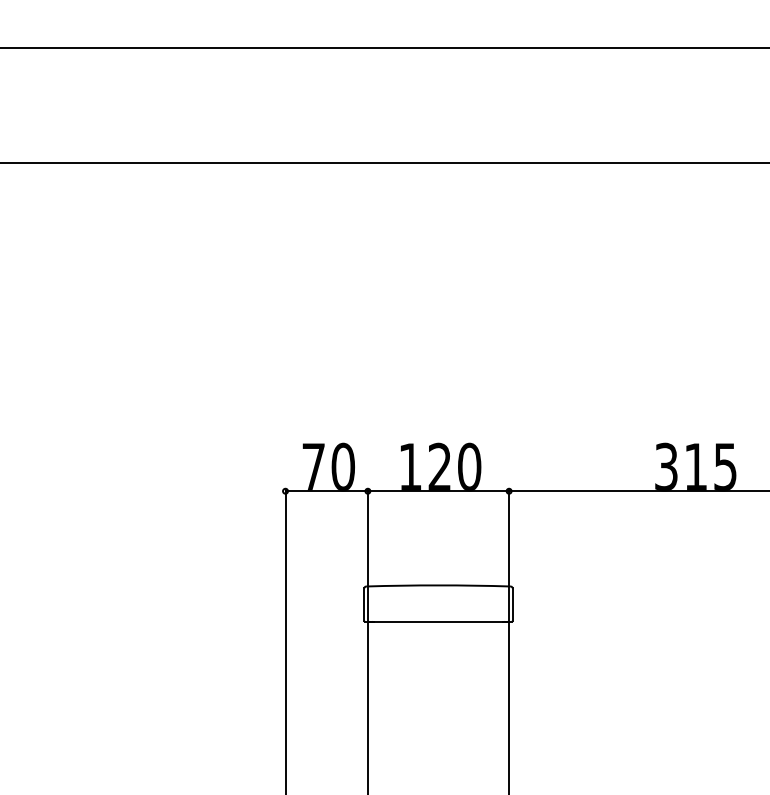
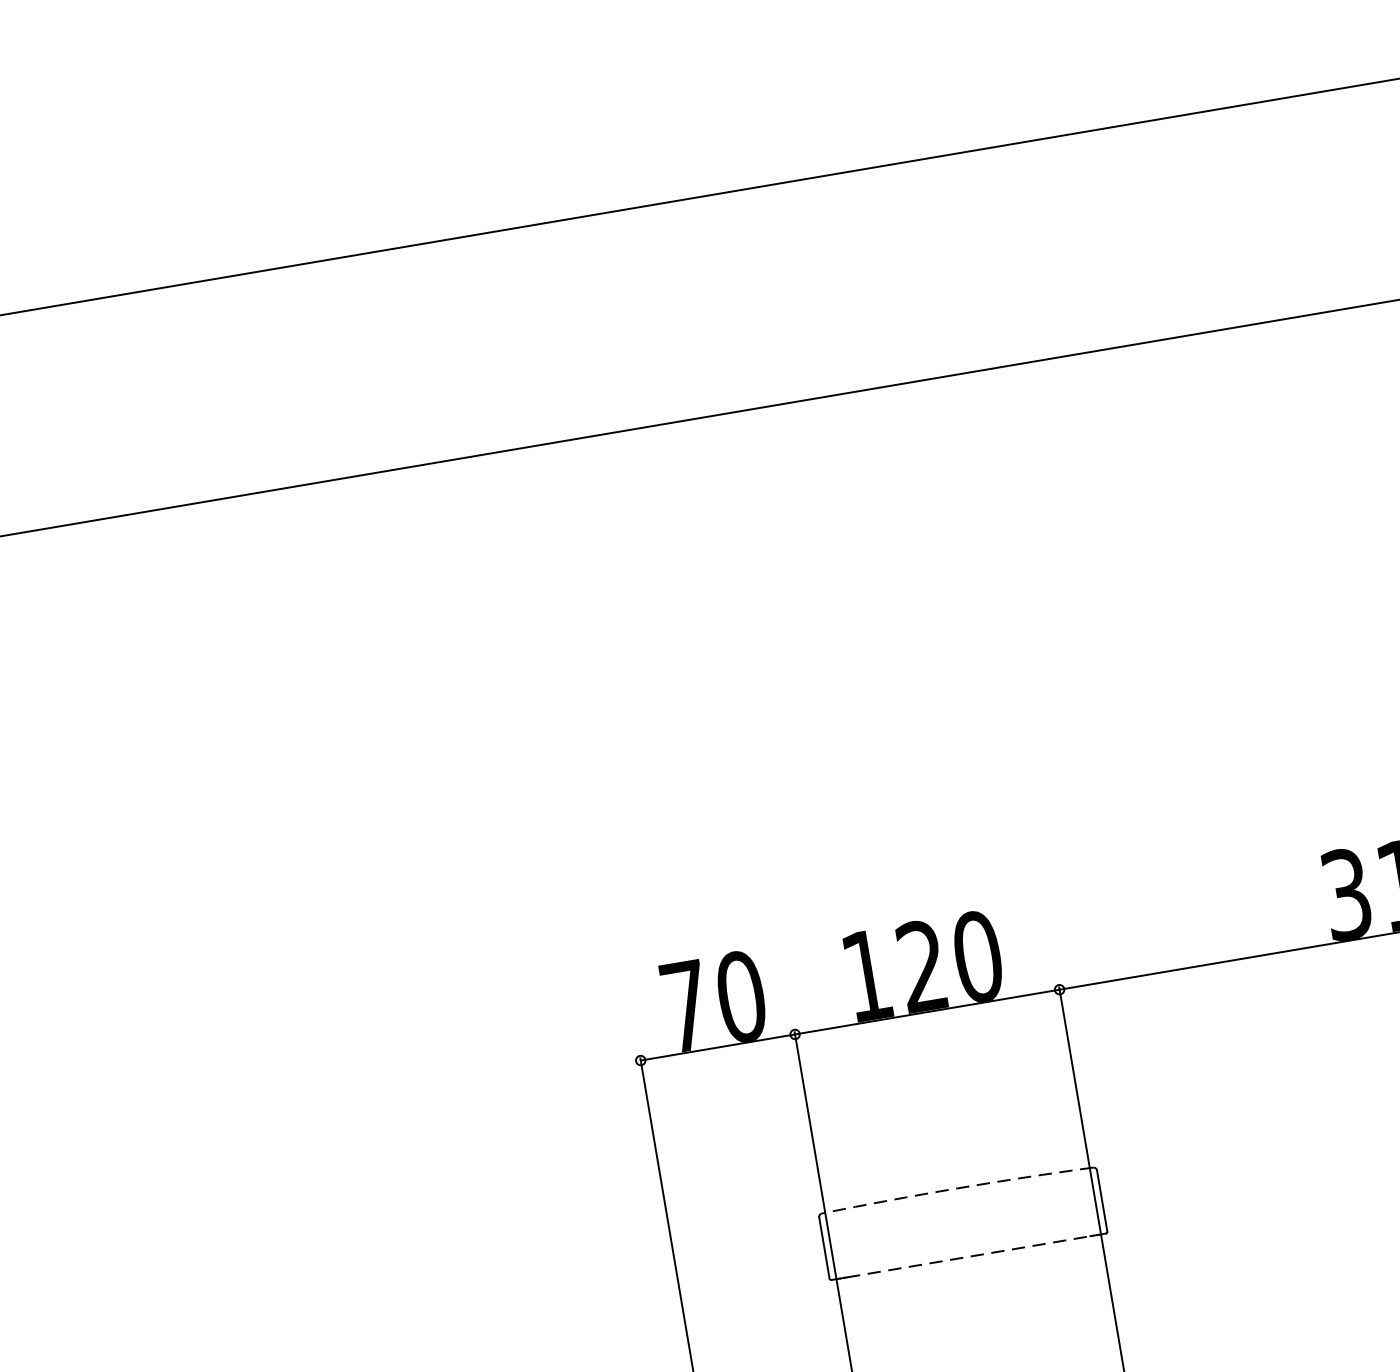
arc: (438, 585) -> (957, 1188), solid -> dashed
line: (438, 621) -> (968, 1256), solid -> dashed

